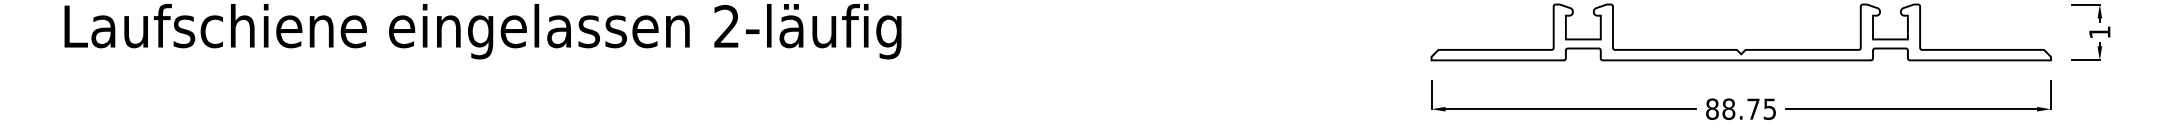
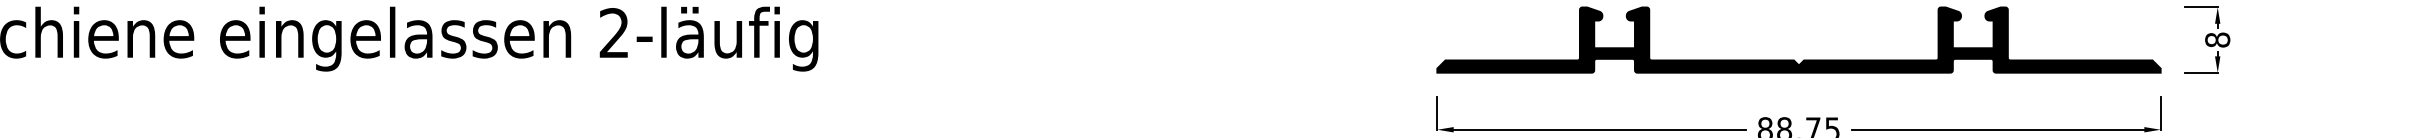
fill: (1740, 32) -> (1798, 40), added
text: (2099, 32) -> (2217, 40), 1 -> 8

